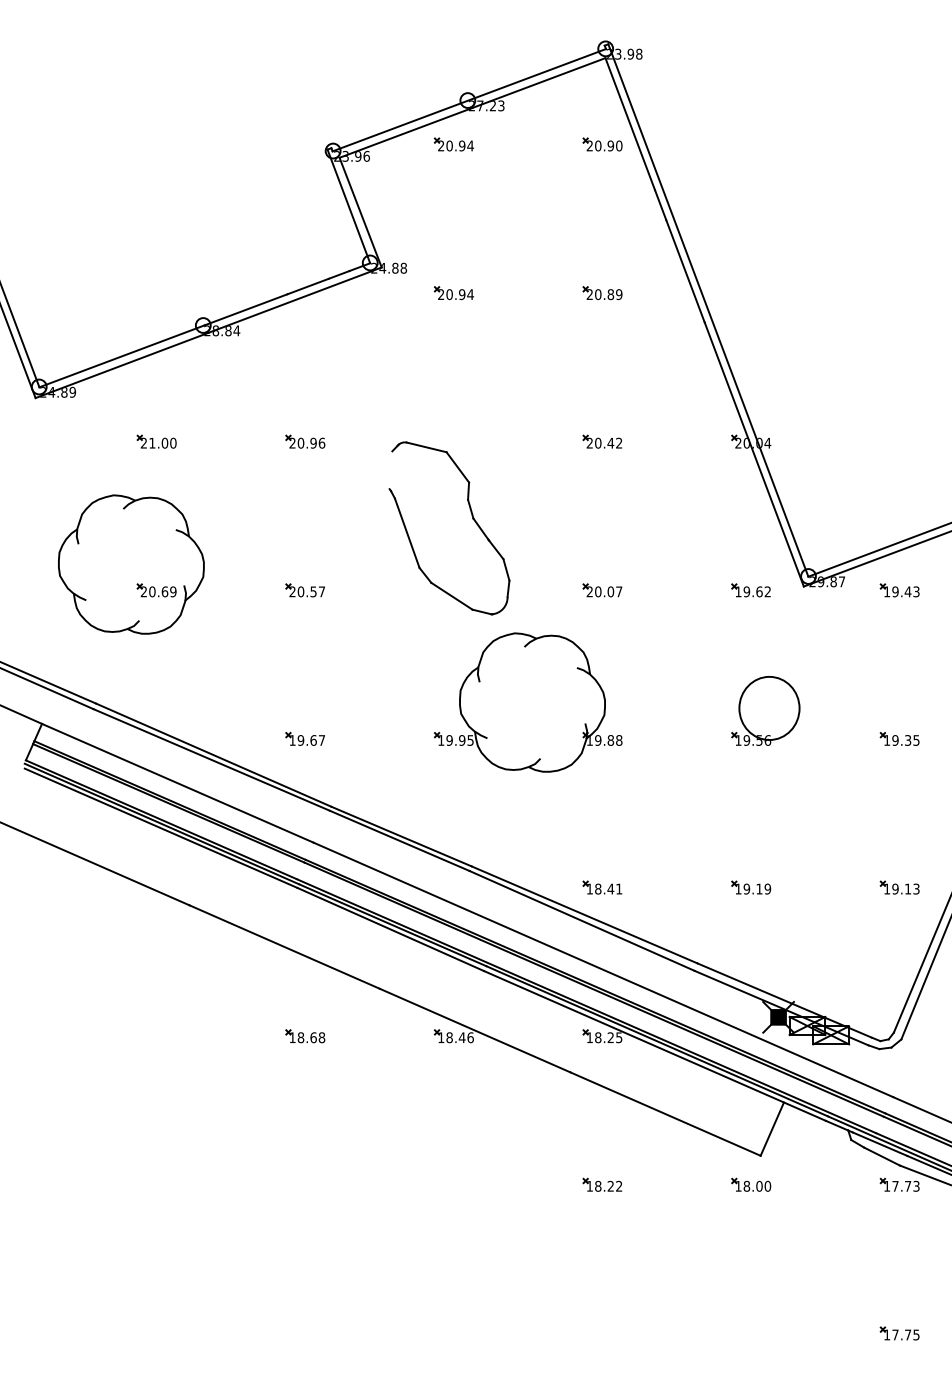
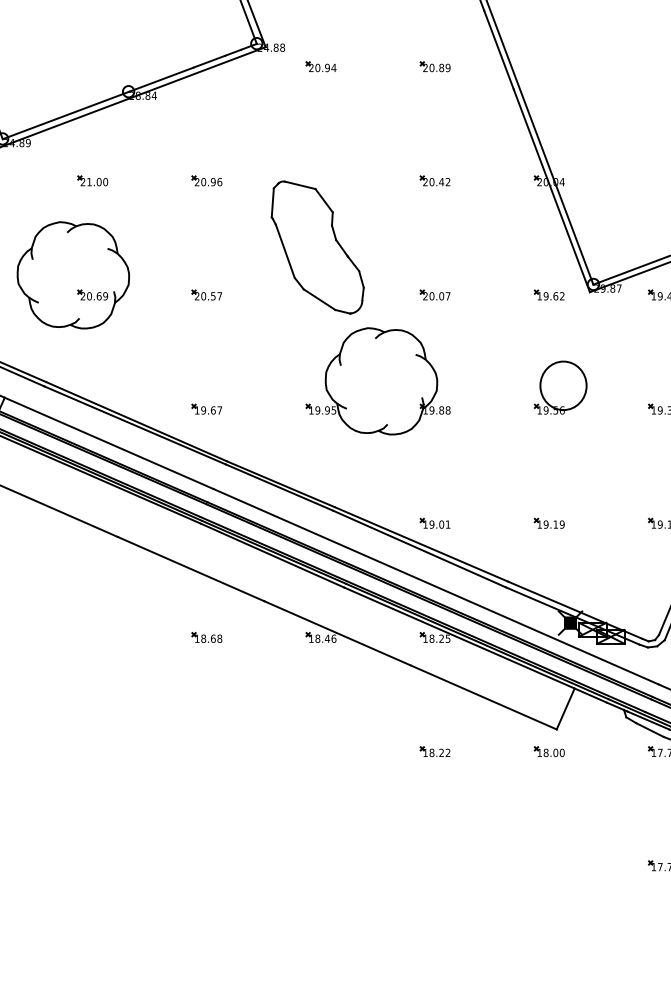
line: (390, 470) -> (272, 203), added
text: (604, 888) -> (436, 524), 18.41 -> 19.01

